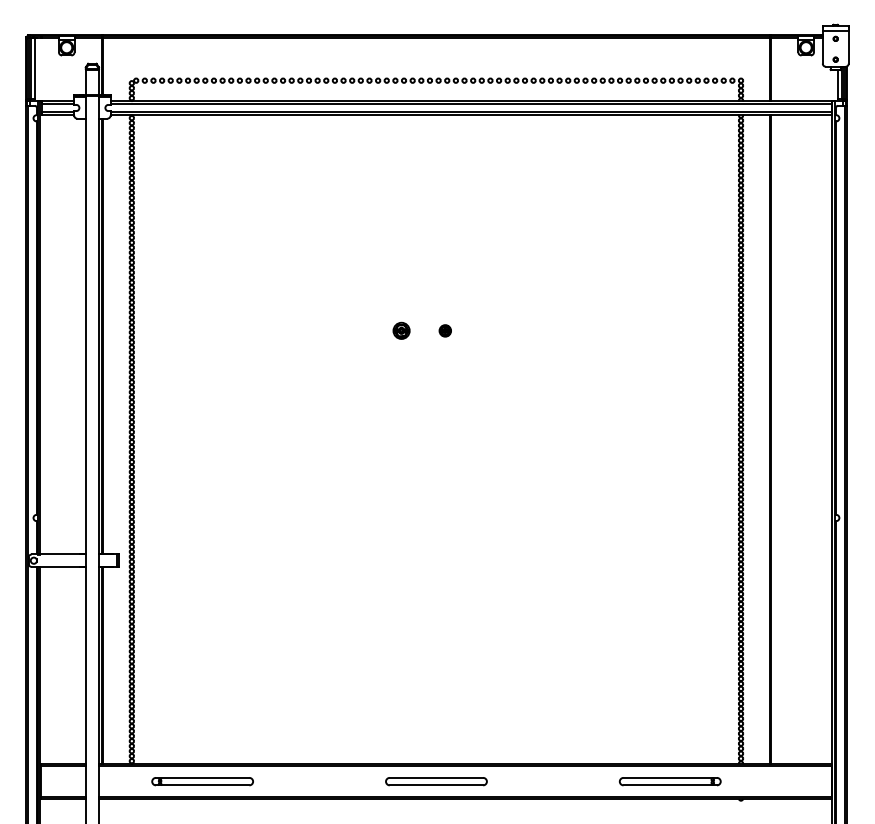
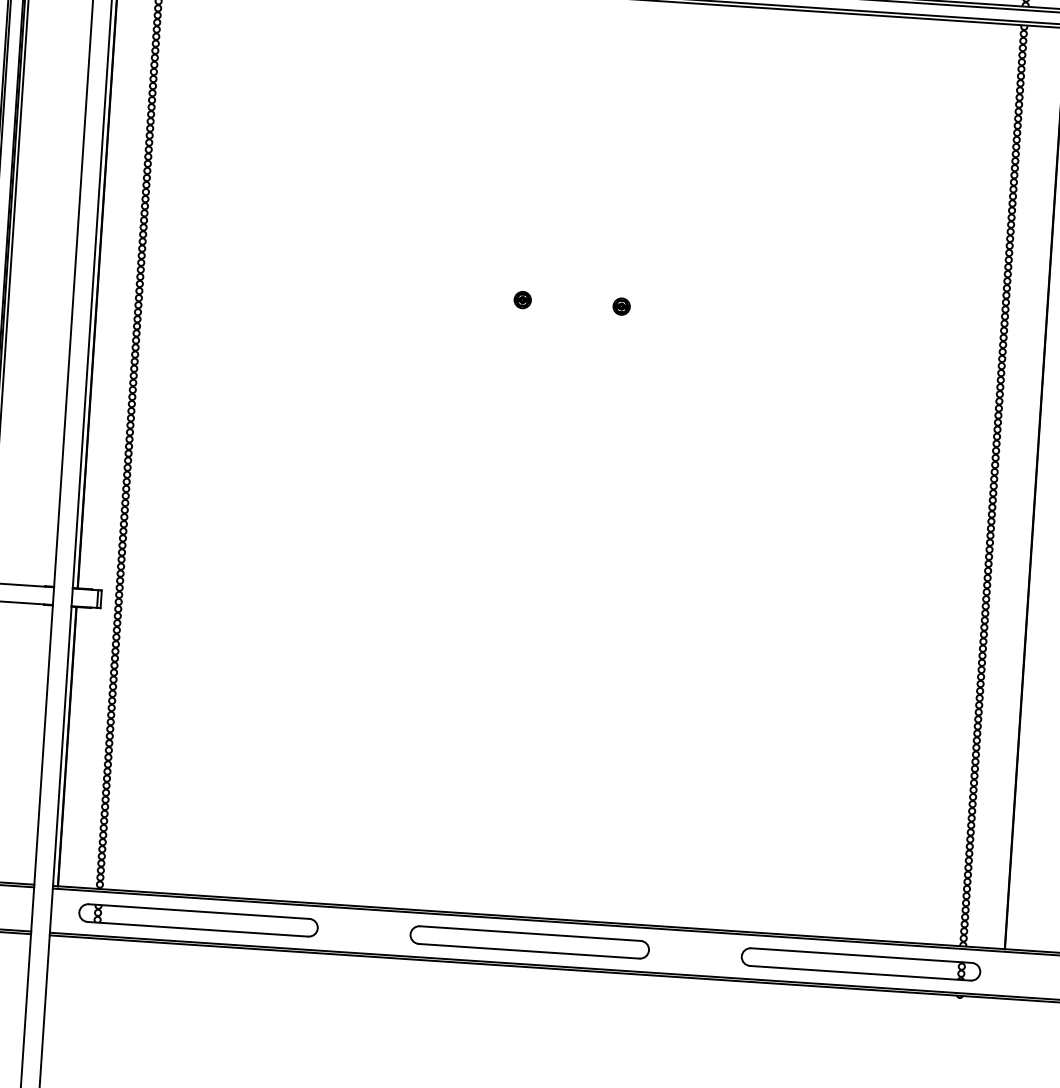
part: (401, 330) -> (522, 299), size x0.71
part: (444, 330) -> (620, 305), moved
part: (202, 781) -> (198, 920), size x1.67
part: (436, 781) -> (529, 942), size x1.67
part: (670, 781) -> (861, 964), size x1.67

